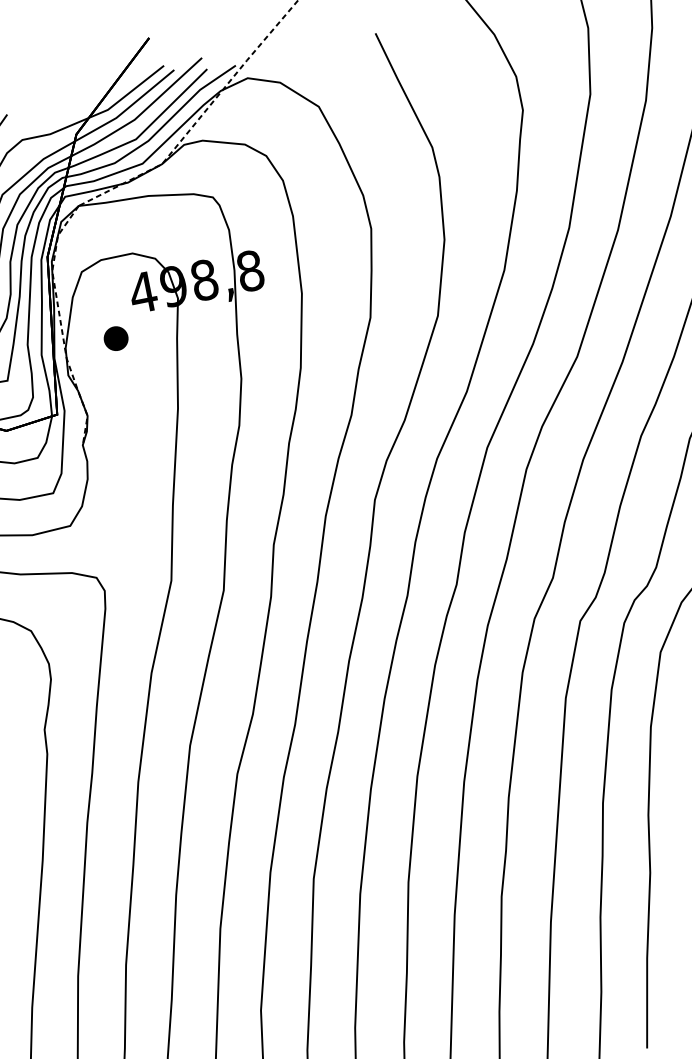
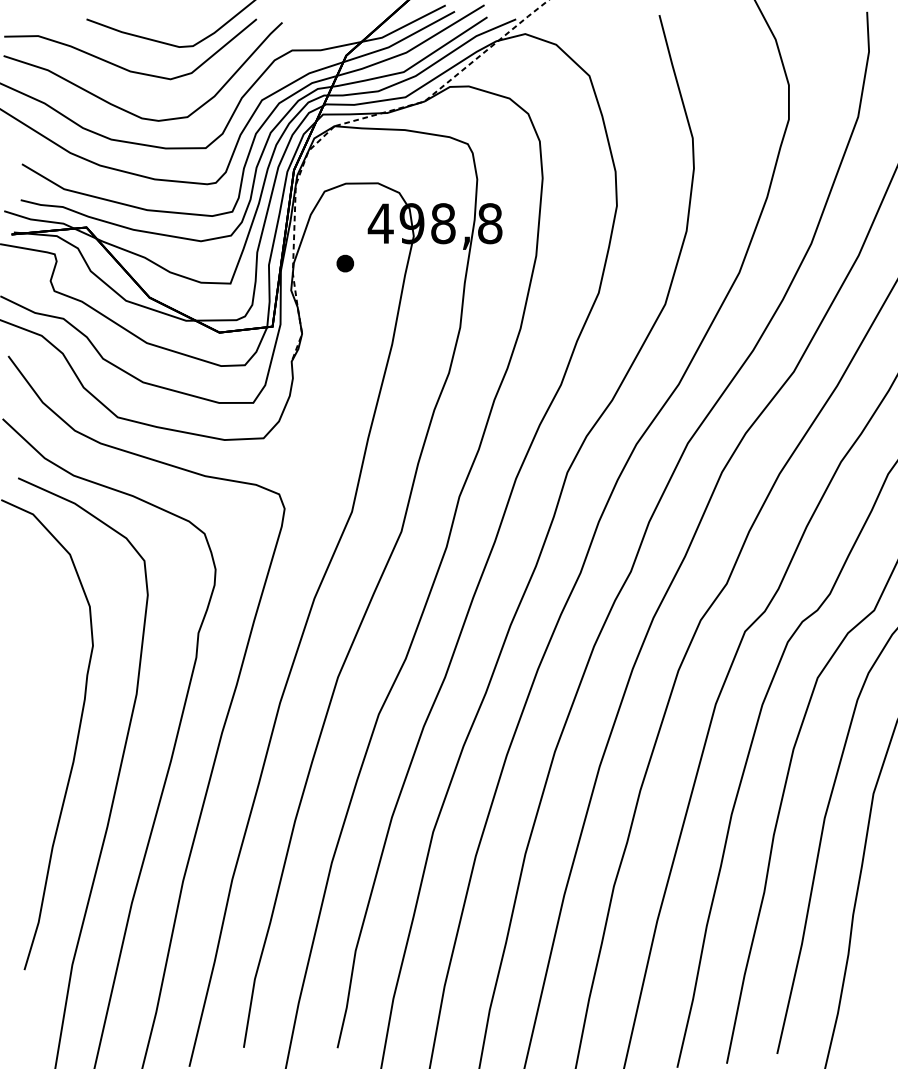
part: (116, 338) -> (345, 263), size x0.71

